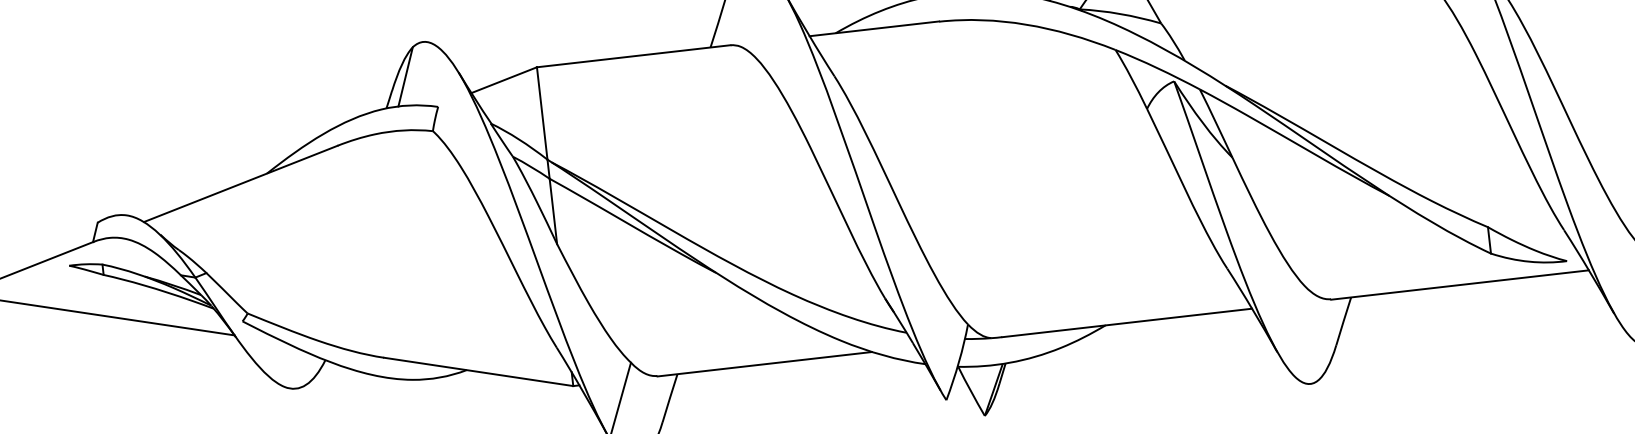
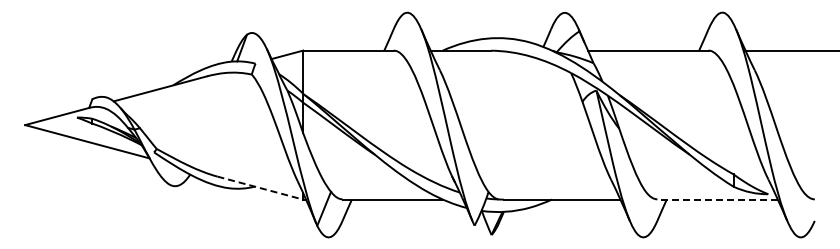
line: (1459, 284) -> (717, 199), solid -> dashed
line: (479, 372) -> (260, 188), solid -> dashed

